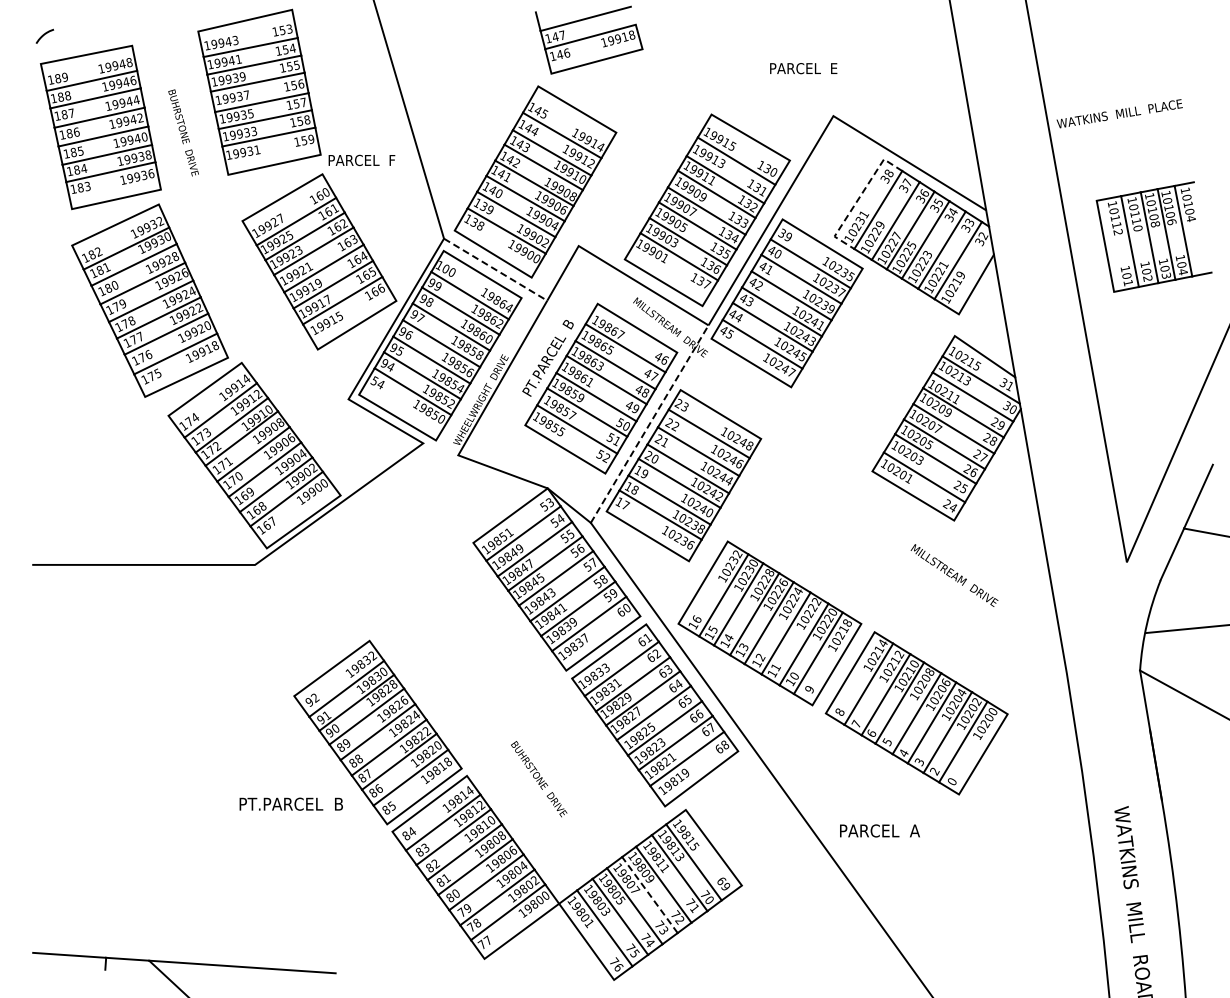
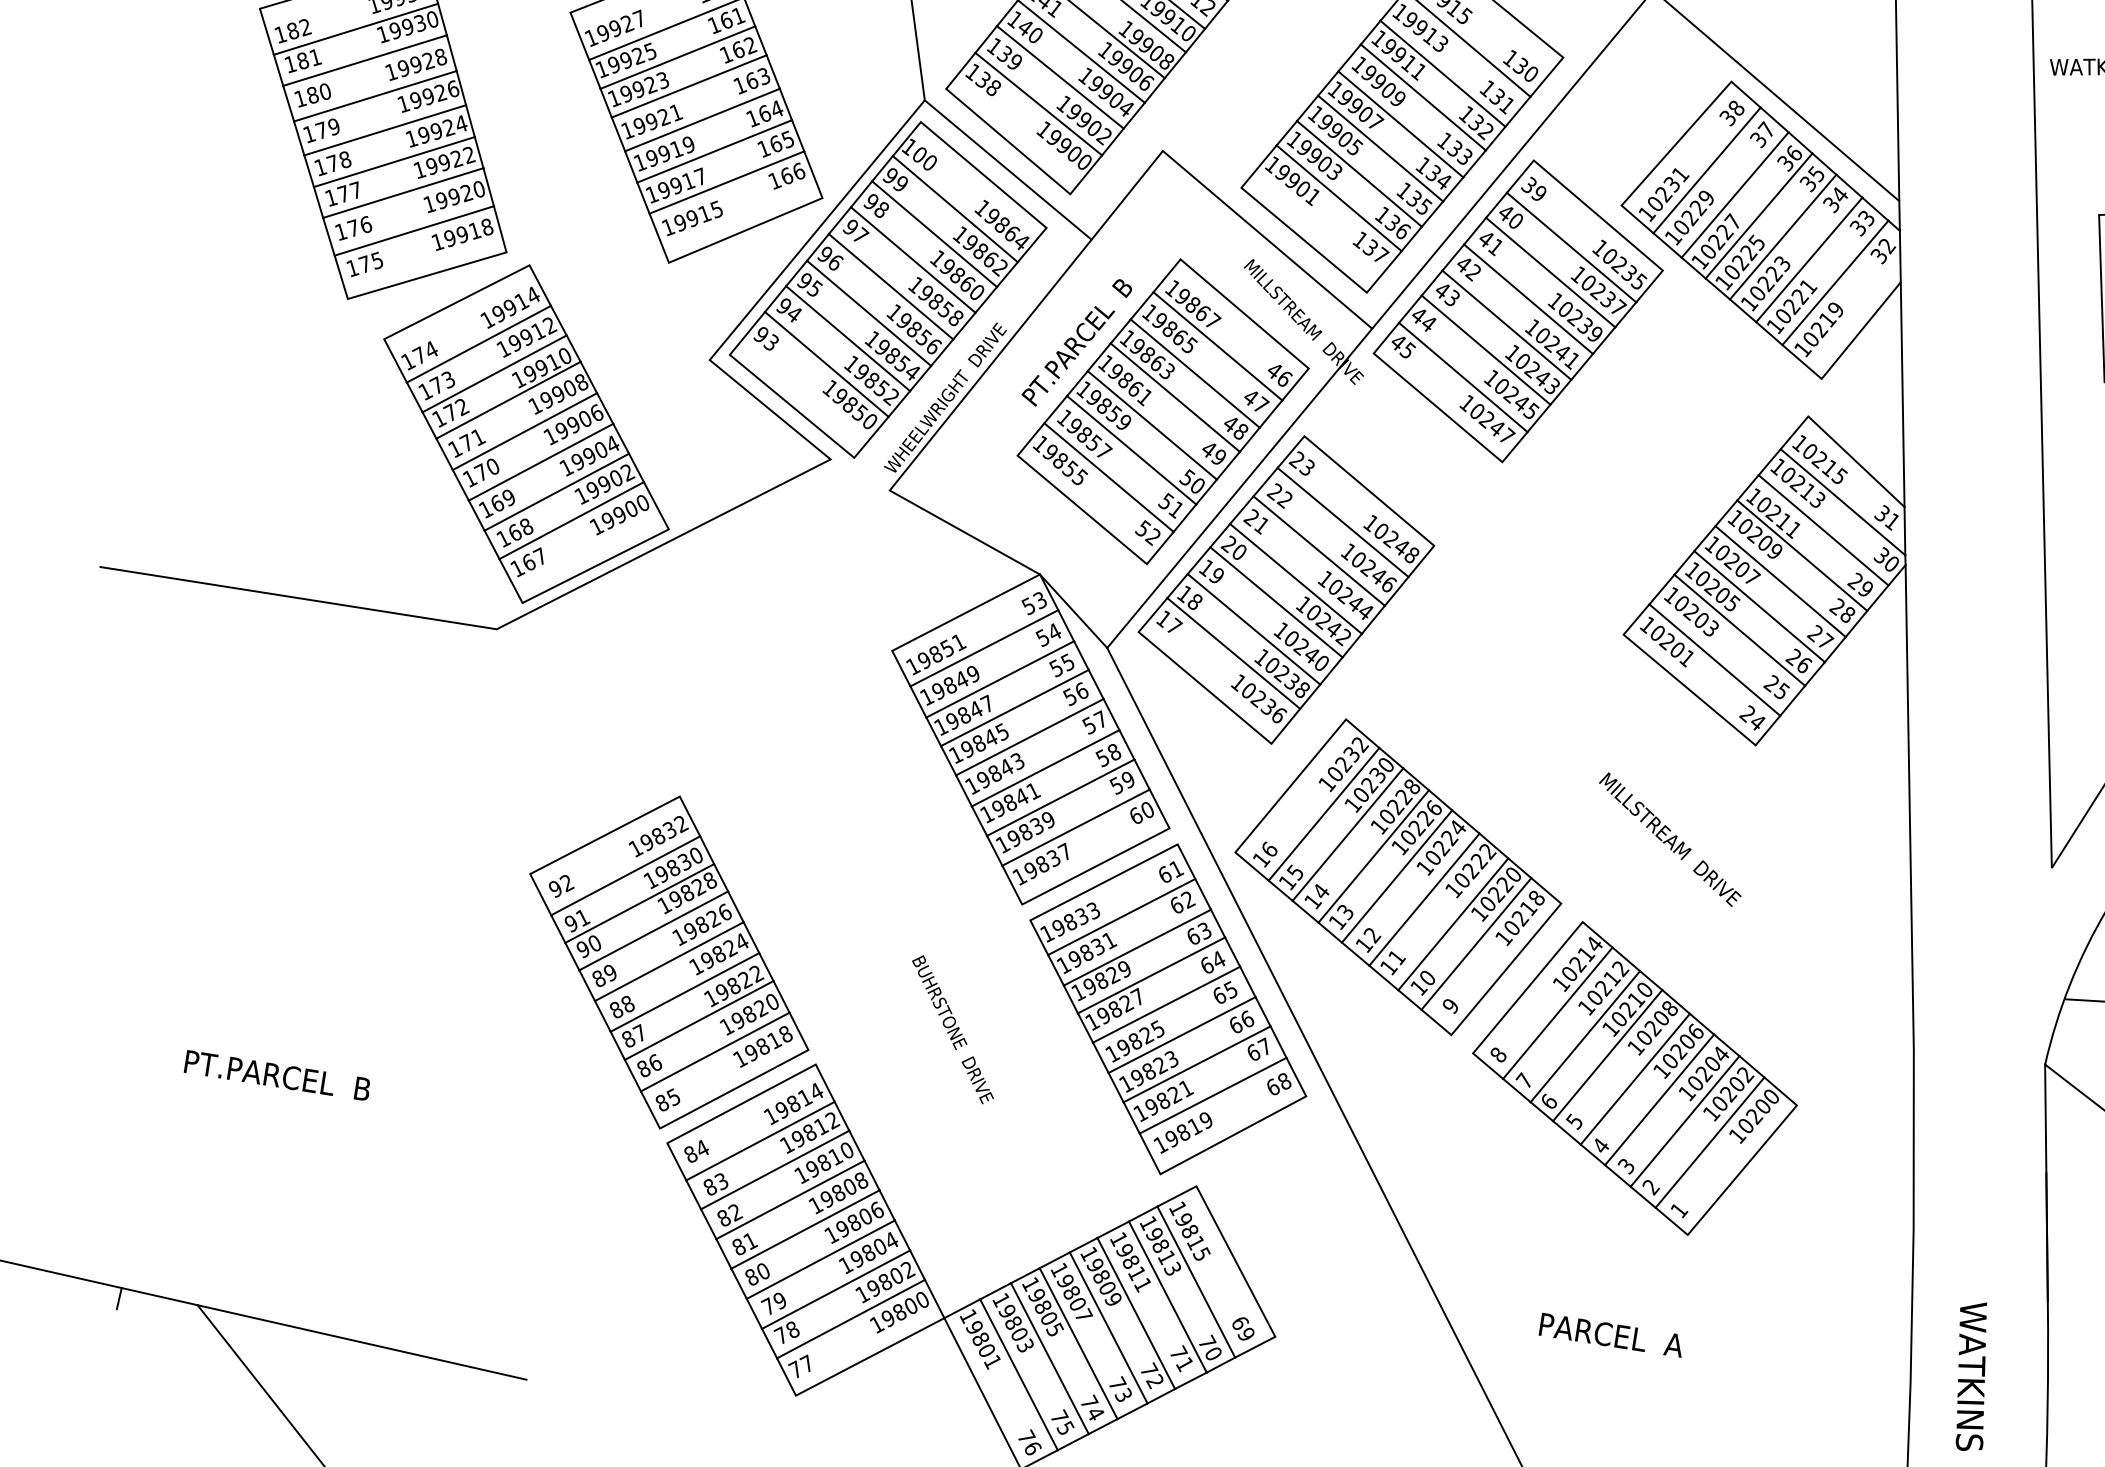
line: (858, 198) -> (1674, 144), dashed -> solid
line: (496, 269) -> (1009, 169), dashed -> solid
text: (377, 382) -> (766, 338), 54 -> 93
line: (649, 424) -> (1239, 488), dashed -> solid
text: (954, 575) -> (1670, 839), moved
text: (539, 779) -> (953, 1030), moved
text: (952, 781) -> (1679, 1209), 0 -> 1
text: (290, 803) -> (276, 1074), moved
text: (879, 830) -> (1610, 1334), moved
line: (649, 894) -> (1108, 1326), dashed -> solid

